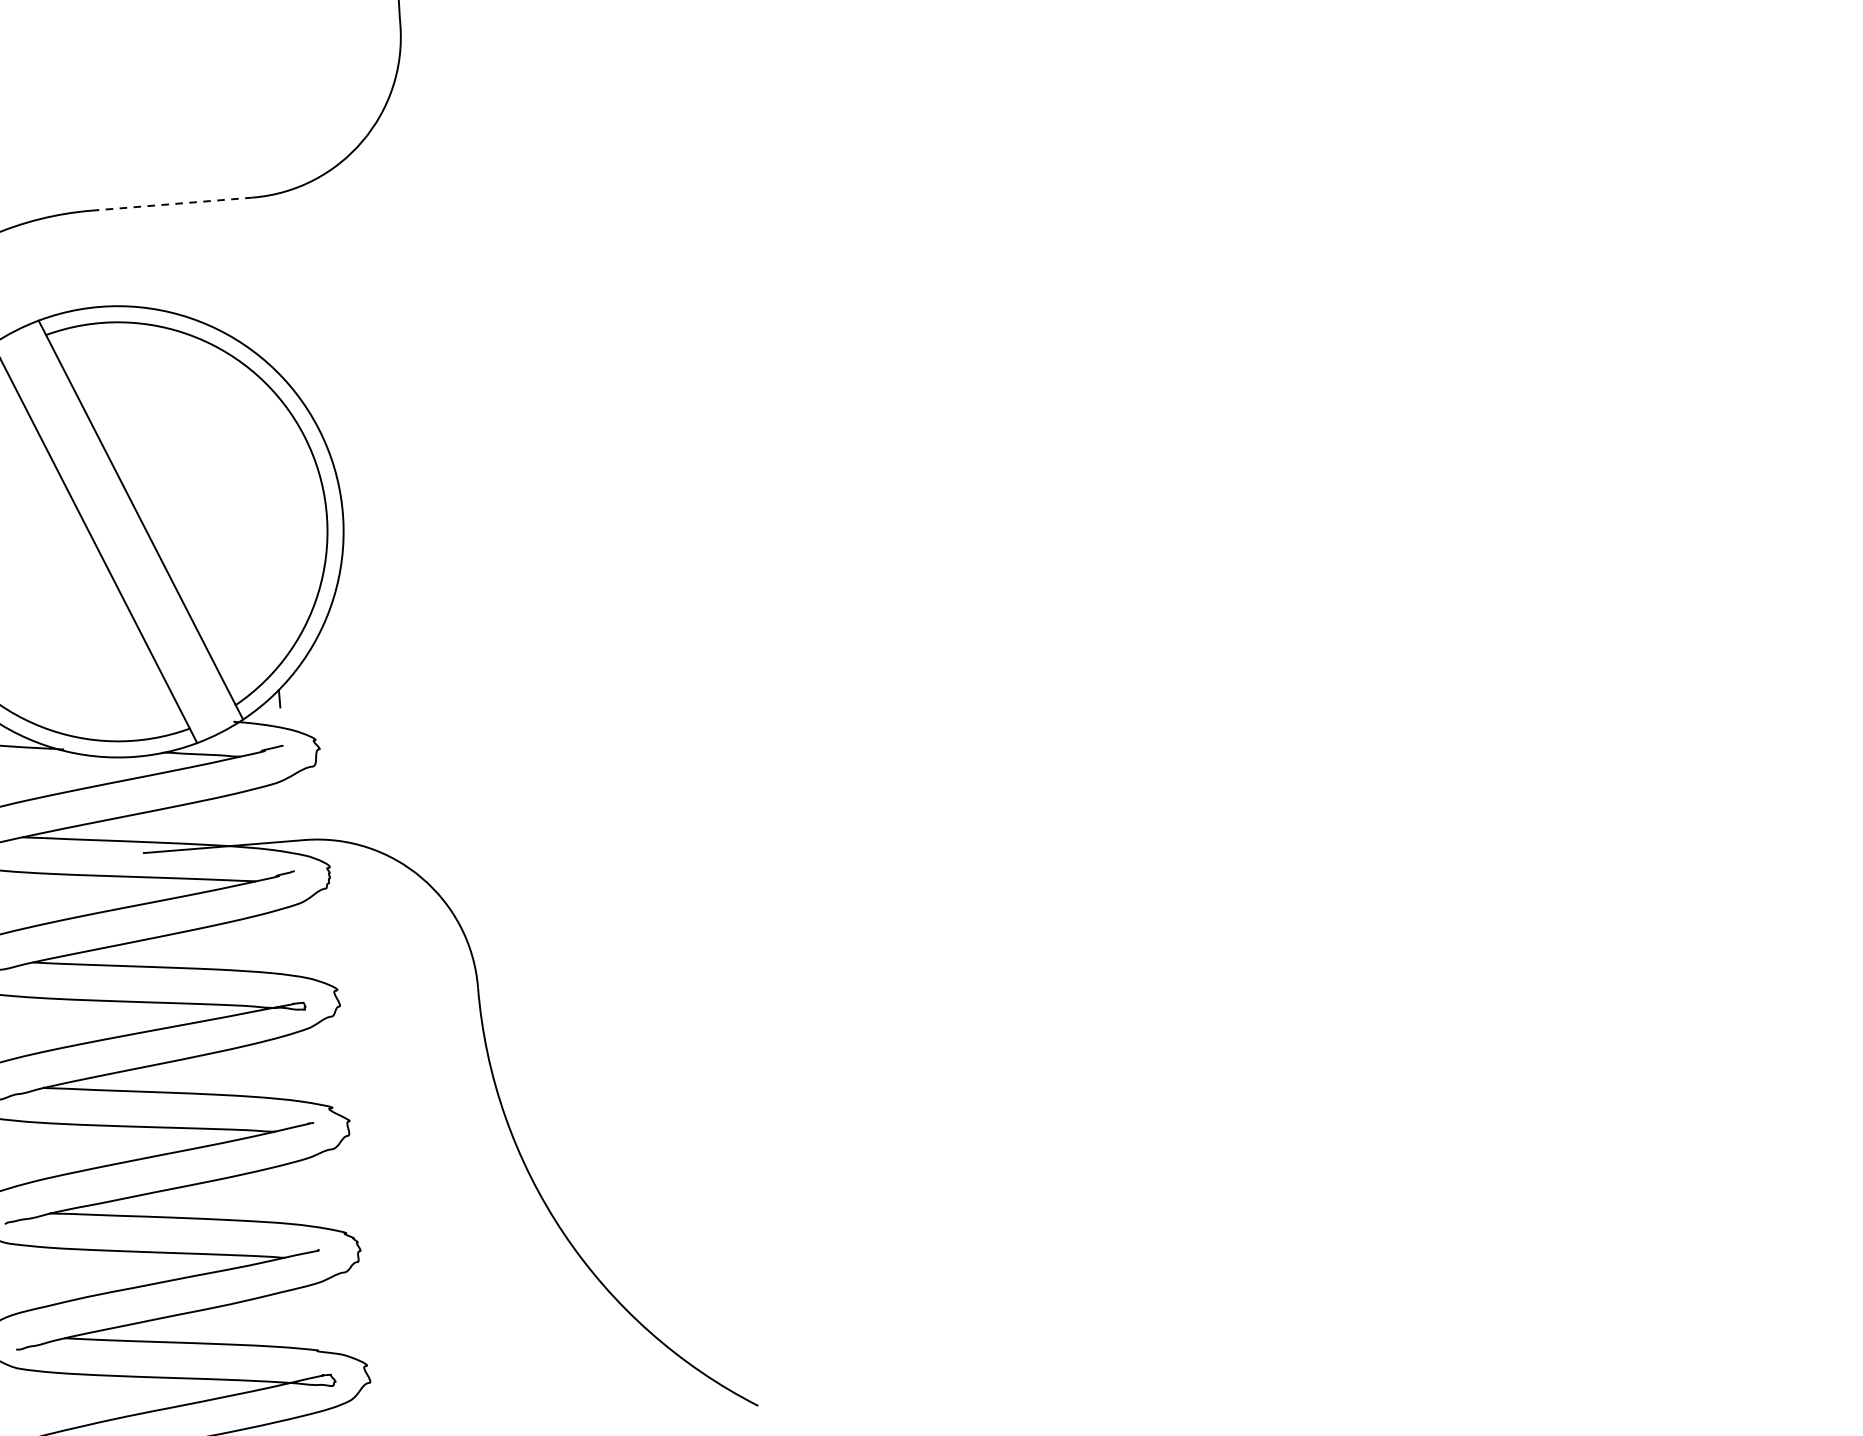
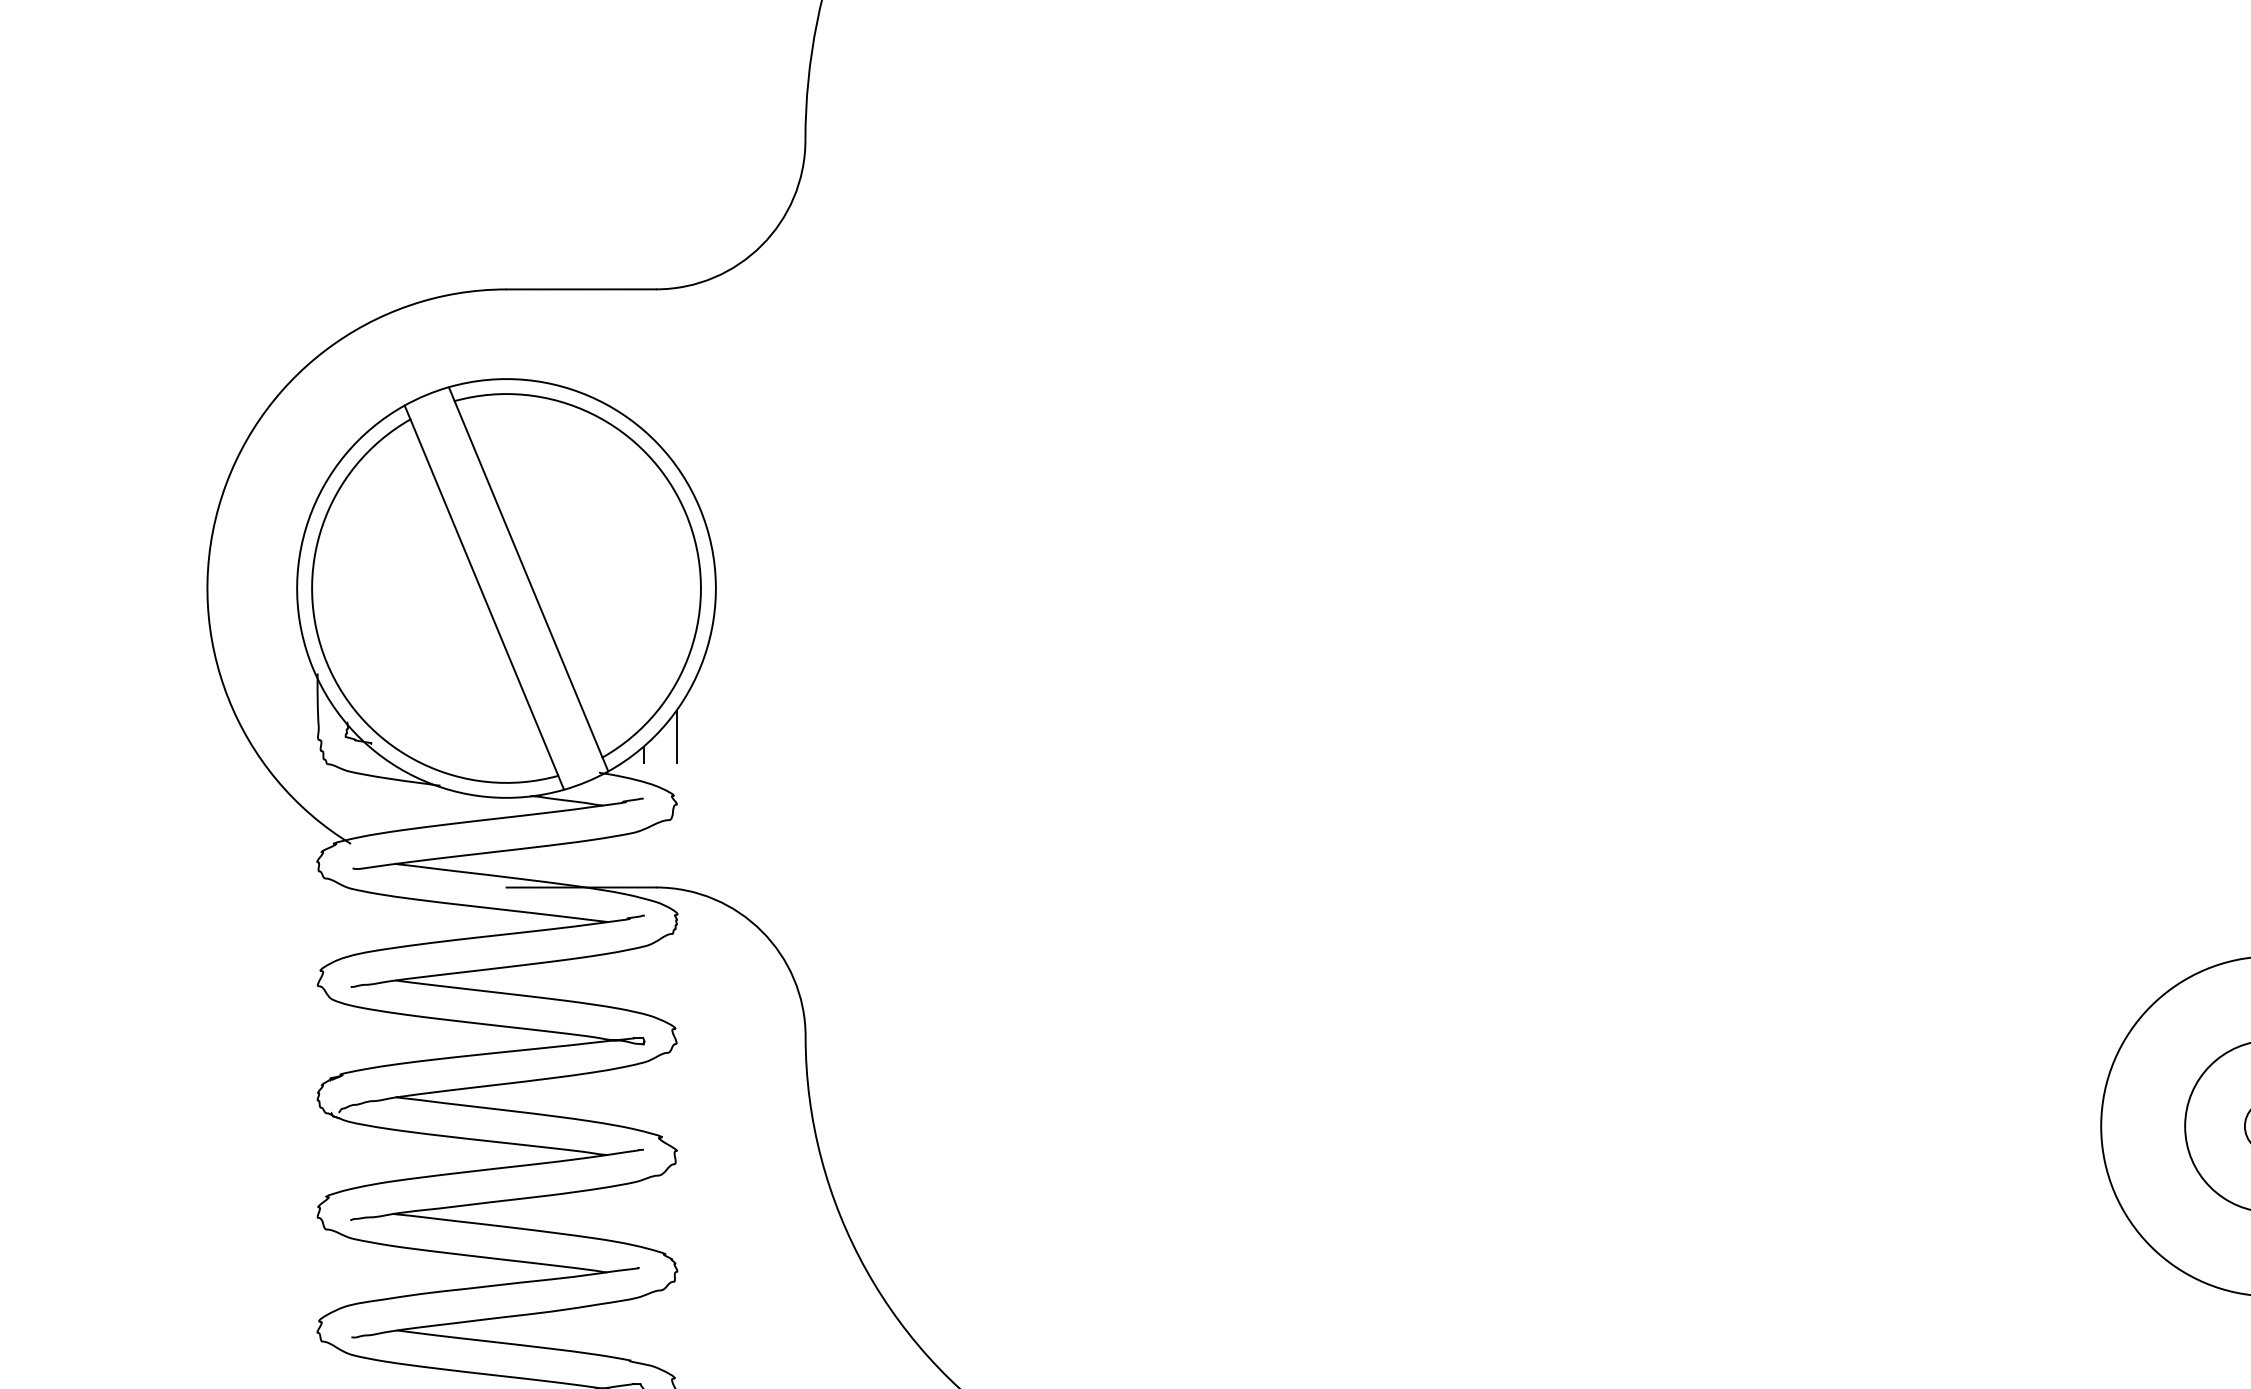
line: (172, 204) -> (581, 289), dashed -> solid
line: (313, 676) -> (676, 736), added

